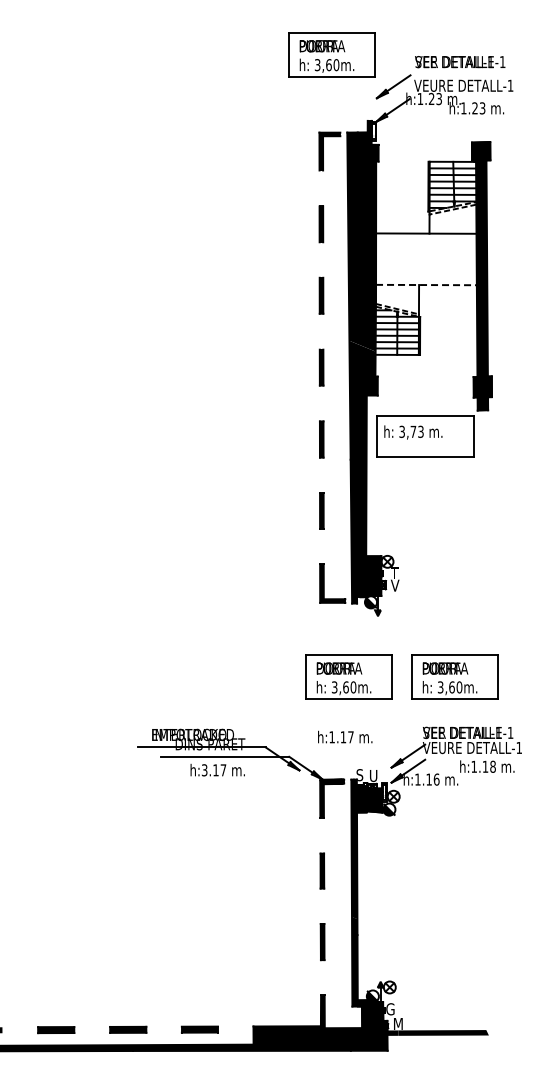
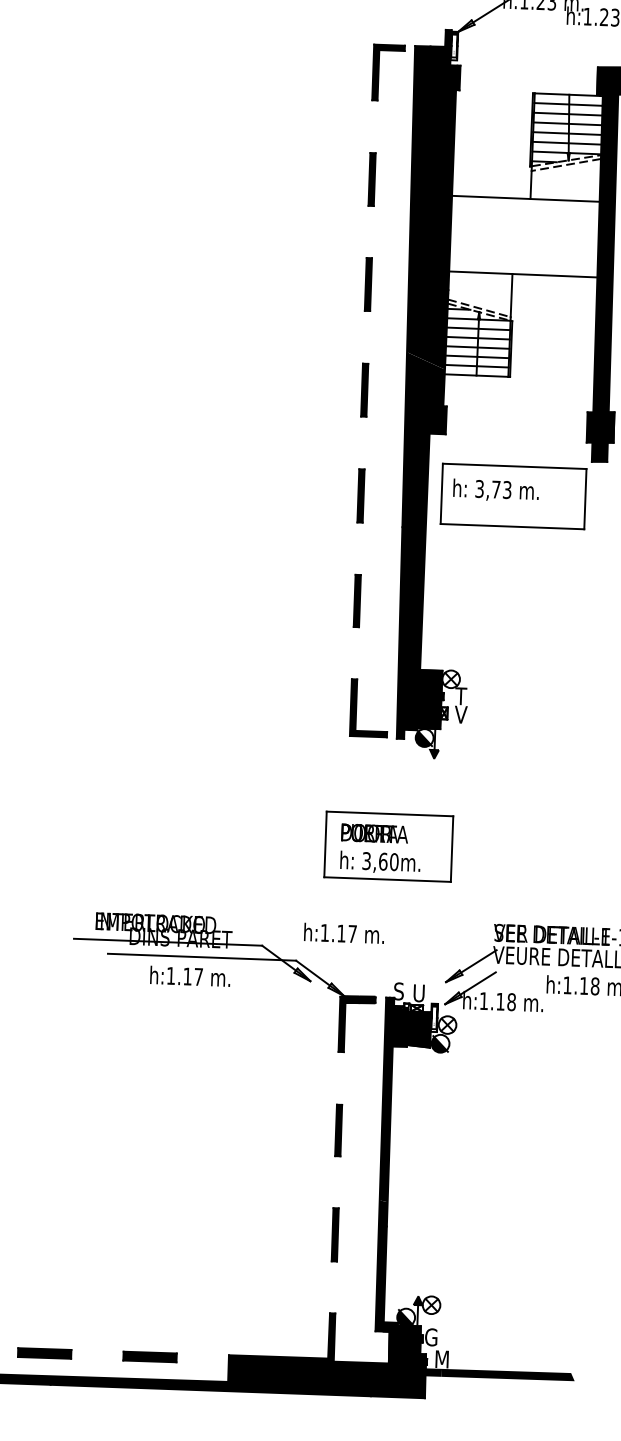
line: (426, 285) -> (523, 275), dashed -> solid
part: (454, 676) -> (543, 851), removed
text: (345, 736) -> (344, 932), moved
text: (204, 770) -> (170, 976), h:3.17 -> h:1.17
text: (436, 779) -> (511, 1001), h:1.16 -> h:1.18

